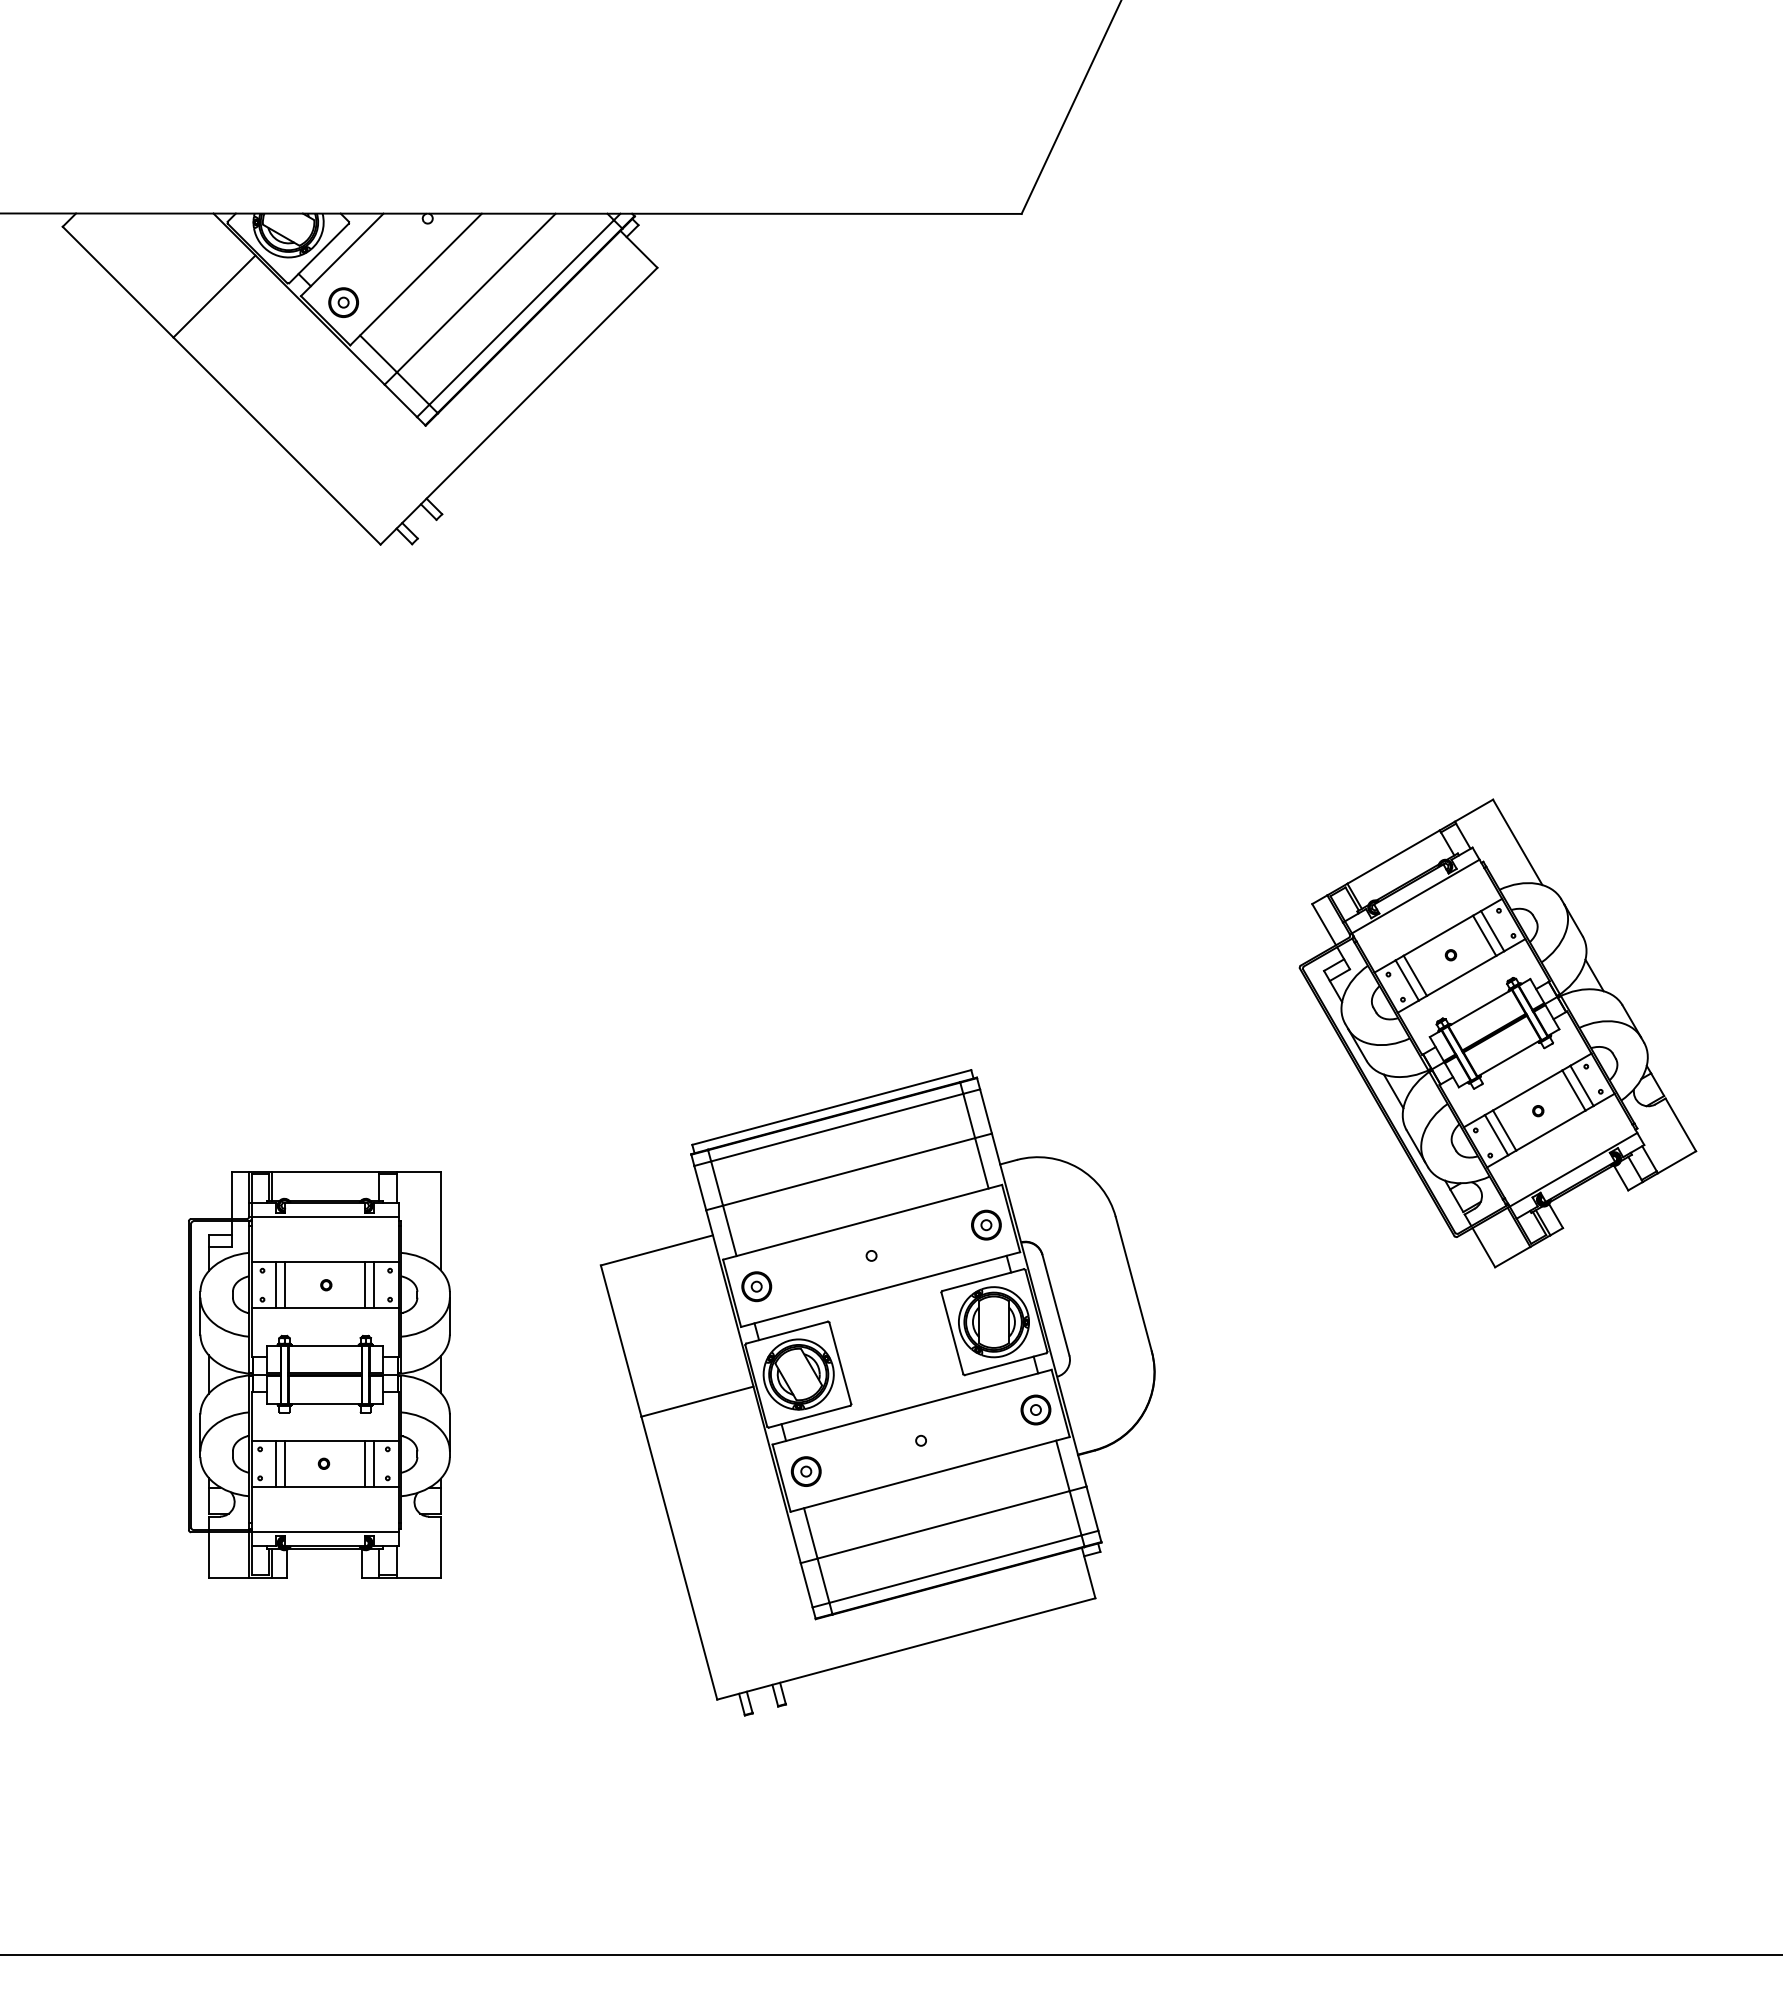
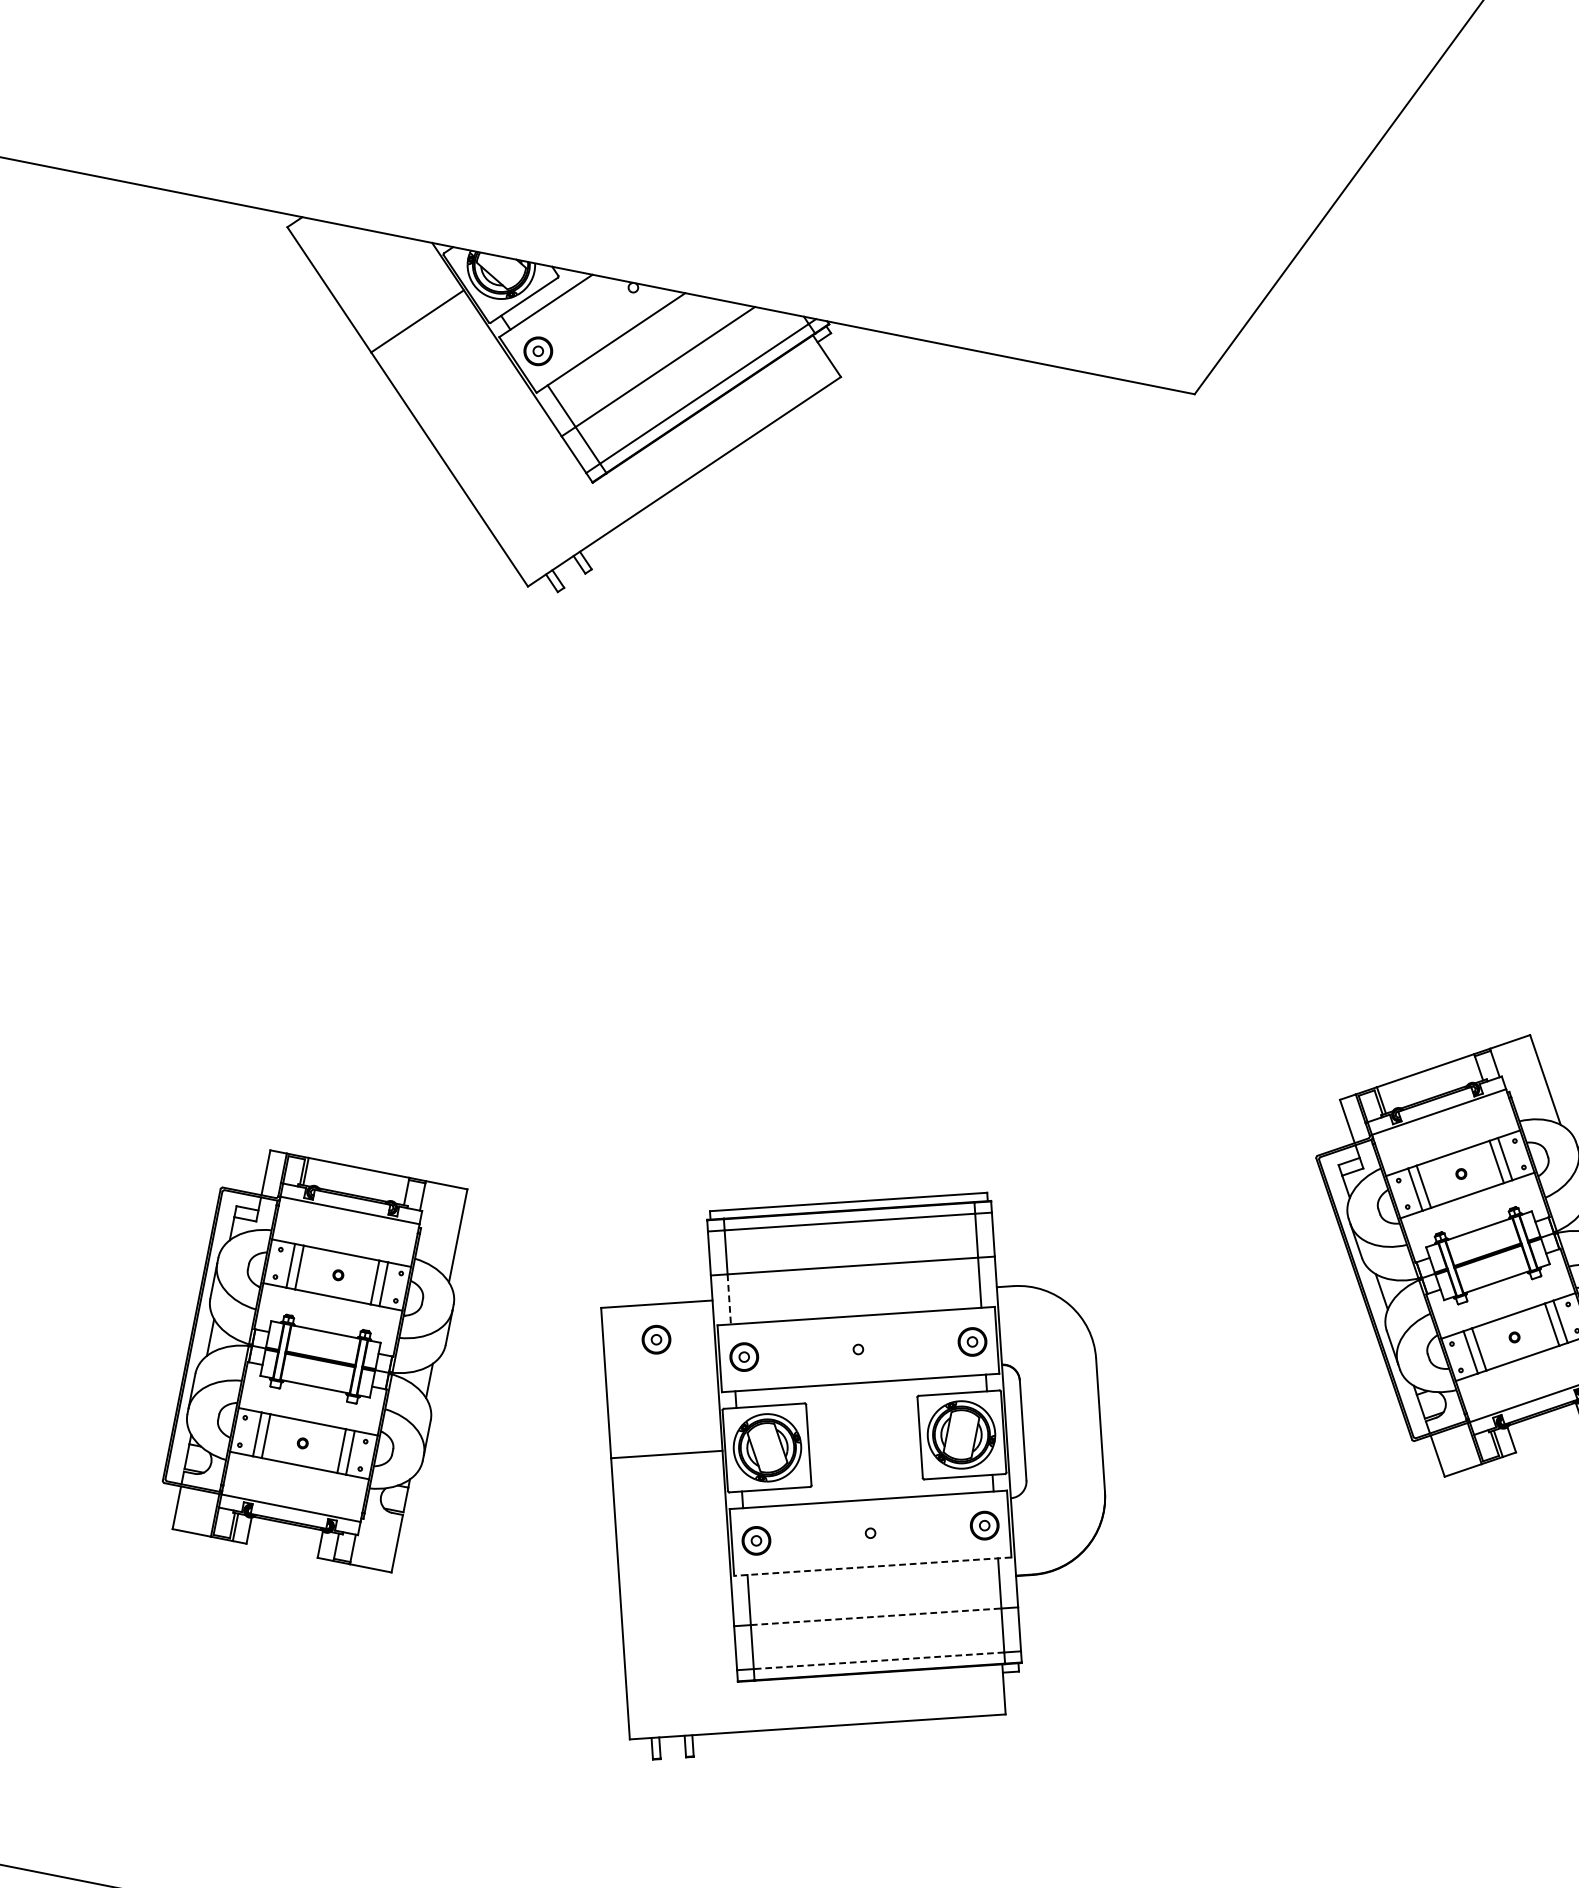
line: (729, 1231) -> (728, 1299), solid -> dashed
part: (663, 1286) -> (656, 1339), added
line: (929, 1474) -> (872, 1566), solid -> dashed
line: (943, 1524) -> (876, 1616), solid -> dashed
line: (955, 1569) -> (878, 1661), solid -> dashed

